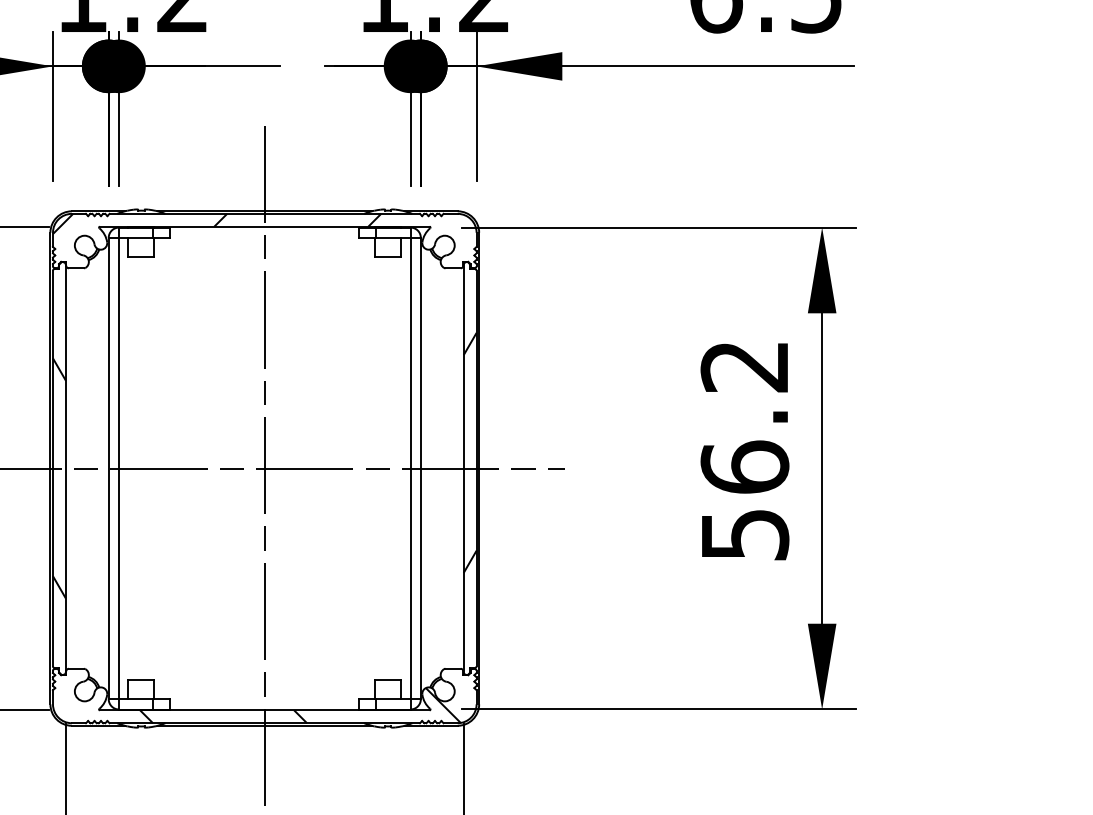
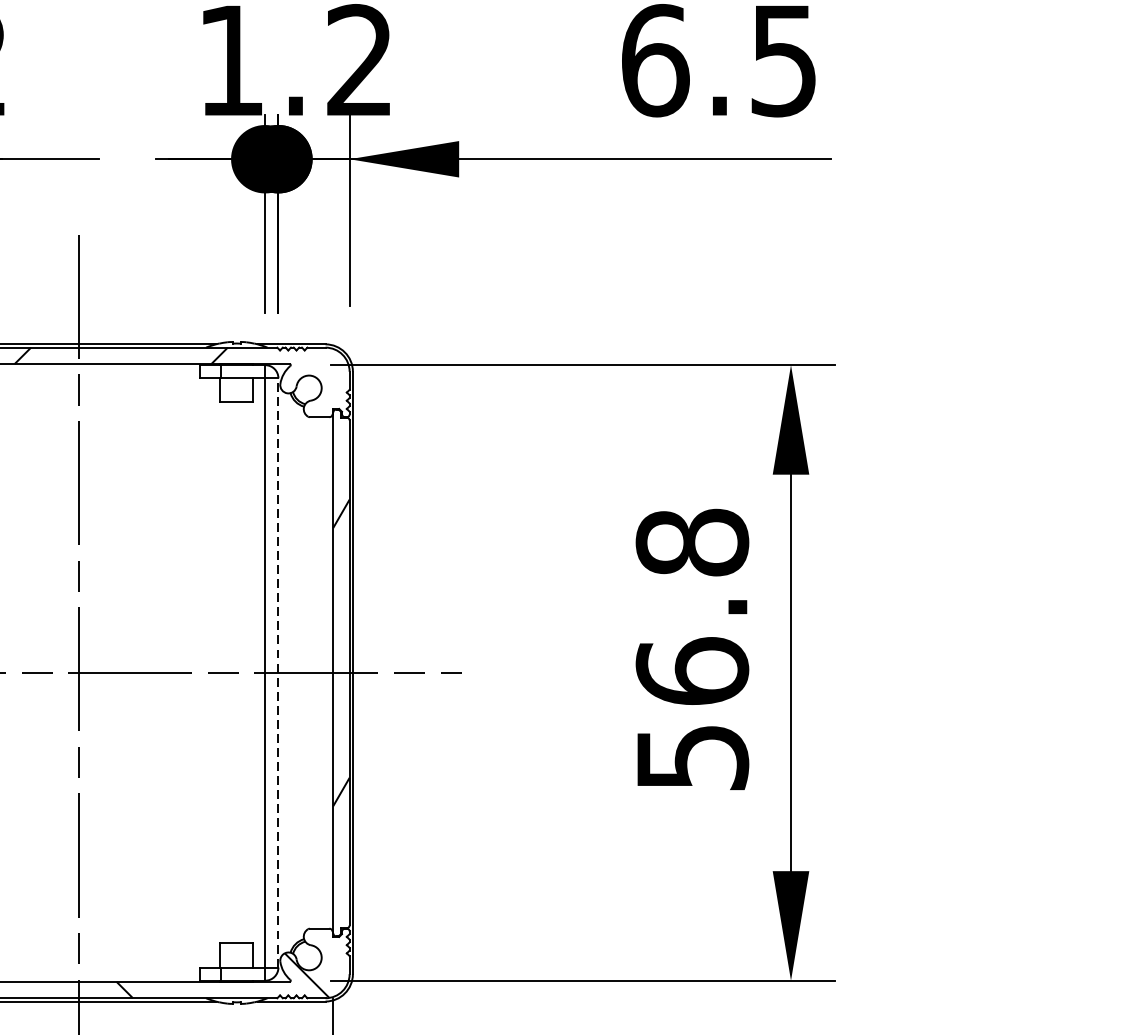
text: (744, 366) -> (691, 542), 56.2 -> 56.8
line: (420, 468) -> (277, 672), solid -> dashed

